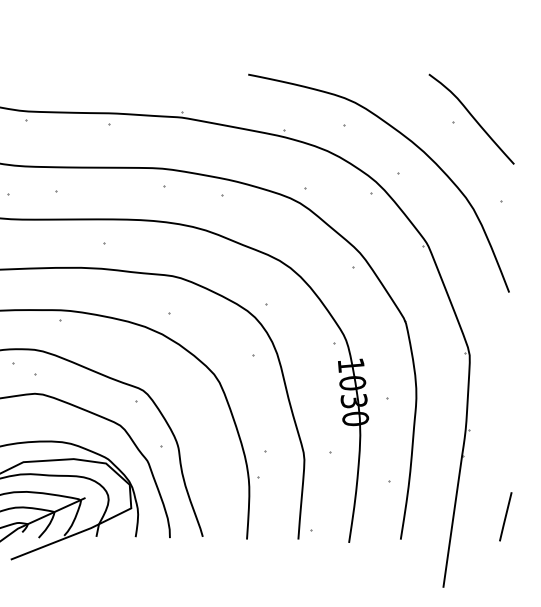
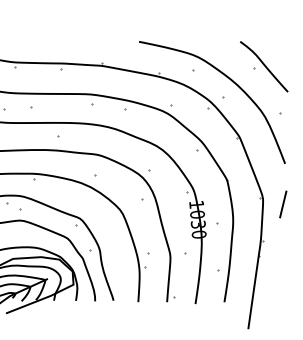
line: (506, 516) -> (283, 204), moved

